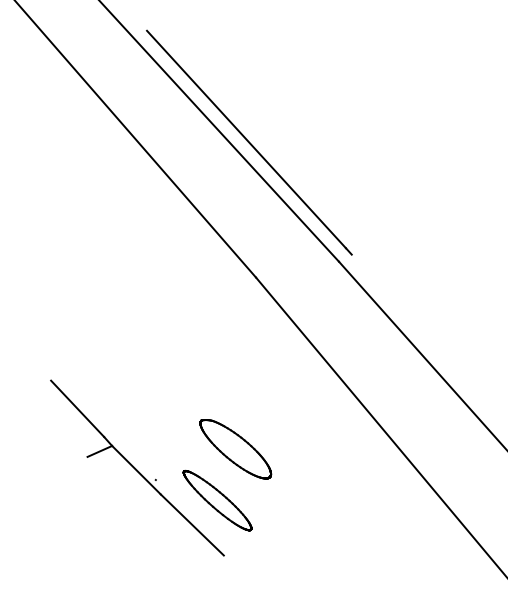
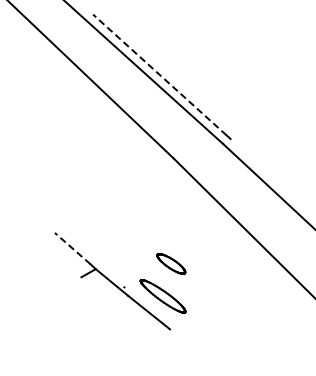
line: (245, 138) -> (159, 74), solid -> dashed
line: (77, 408) -> (72, 248), solid -> dashed
part: (236, 448) -> (171, 263), size x0.6

